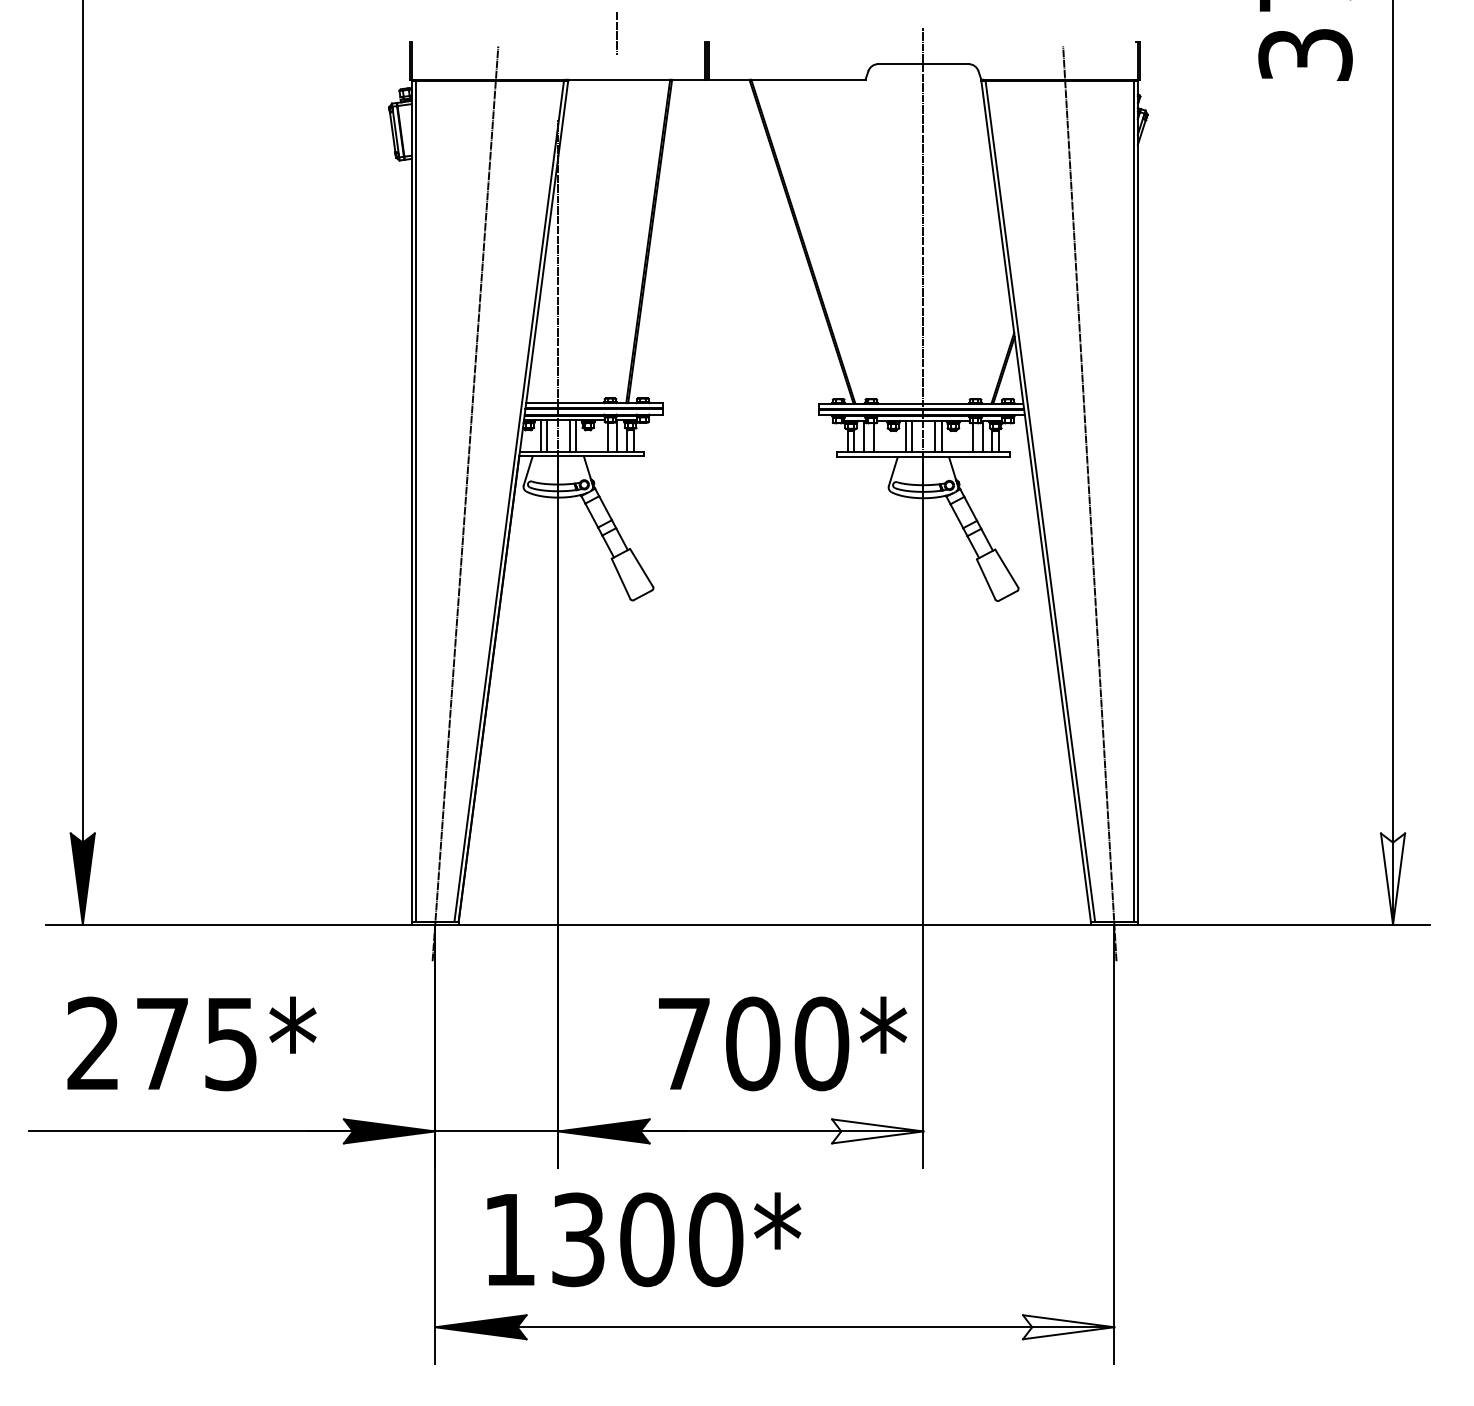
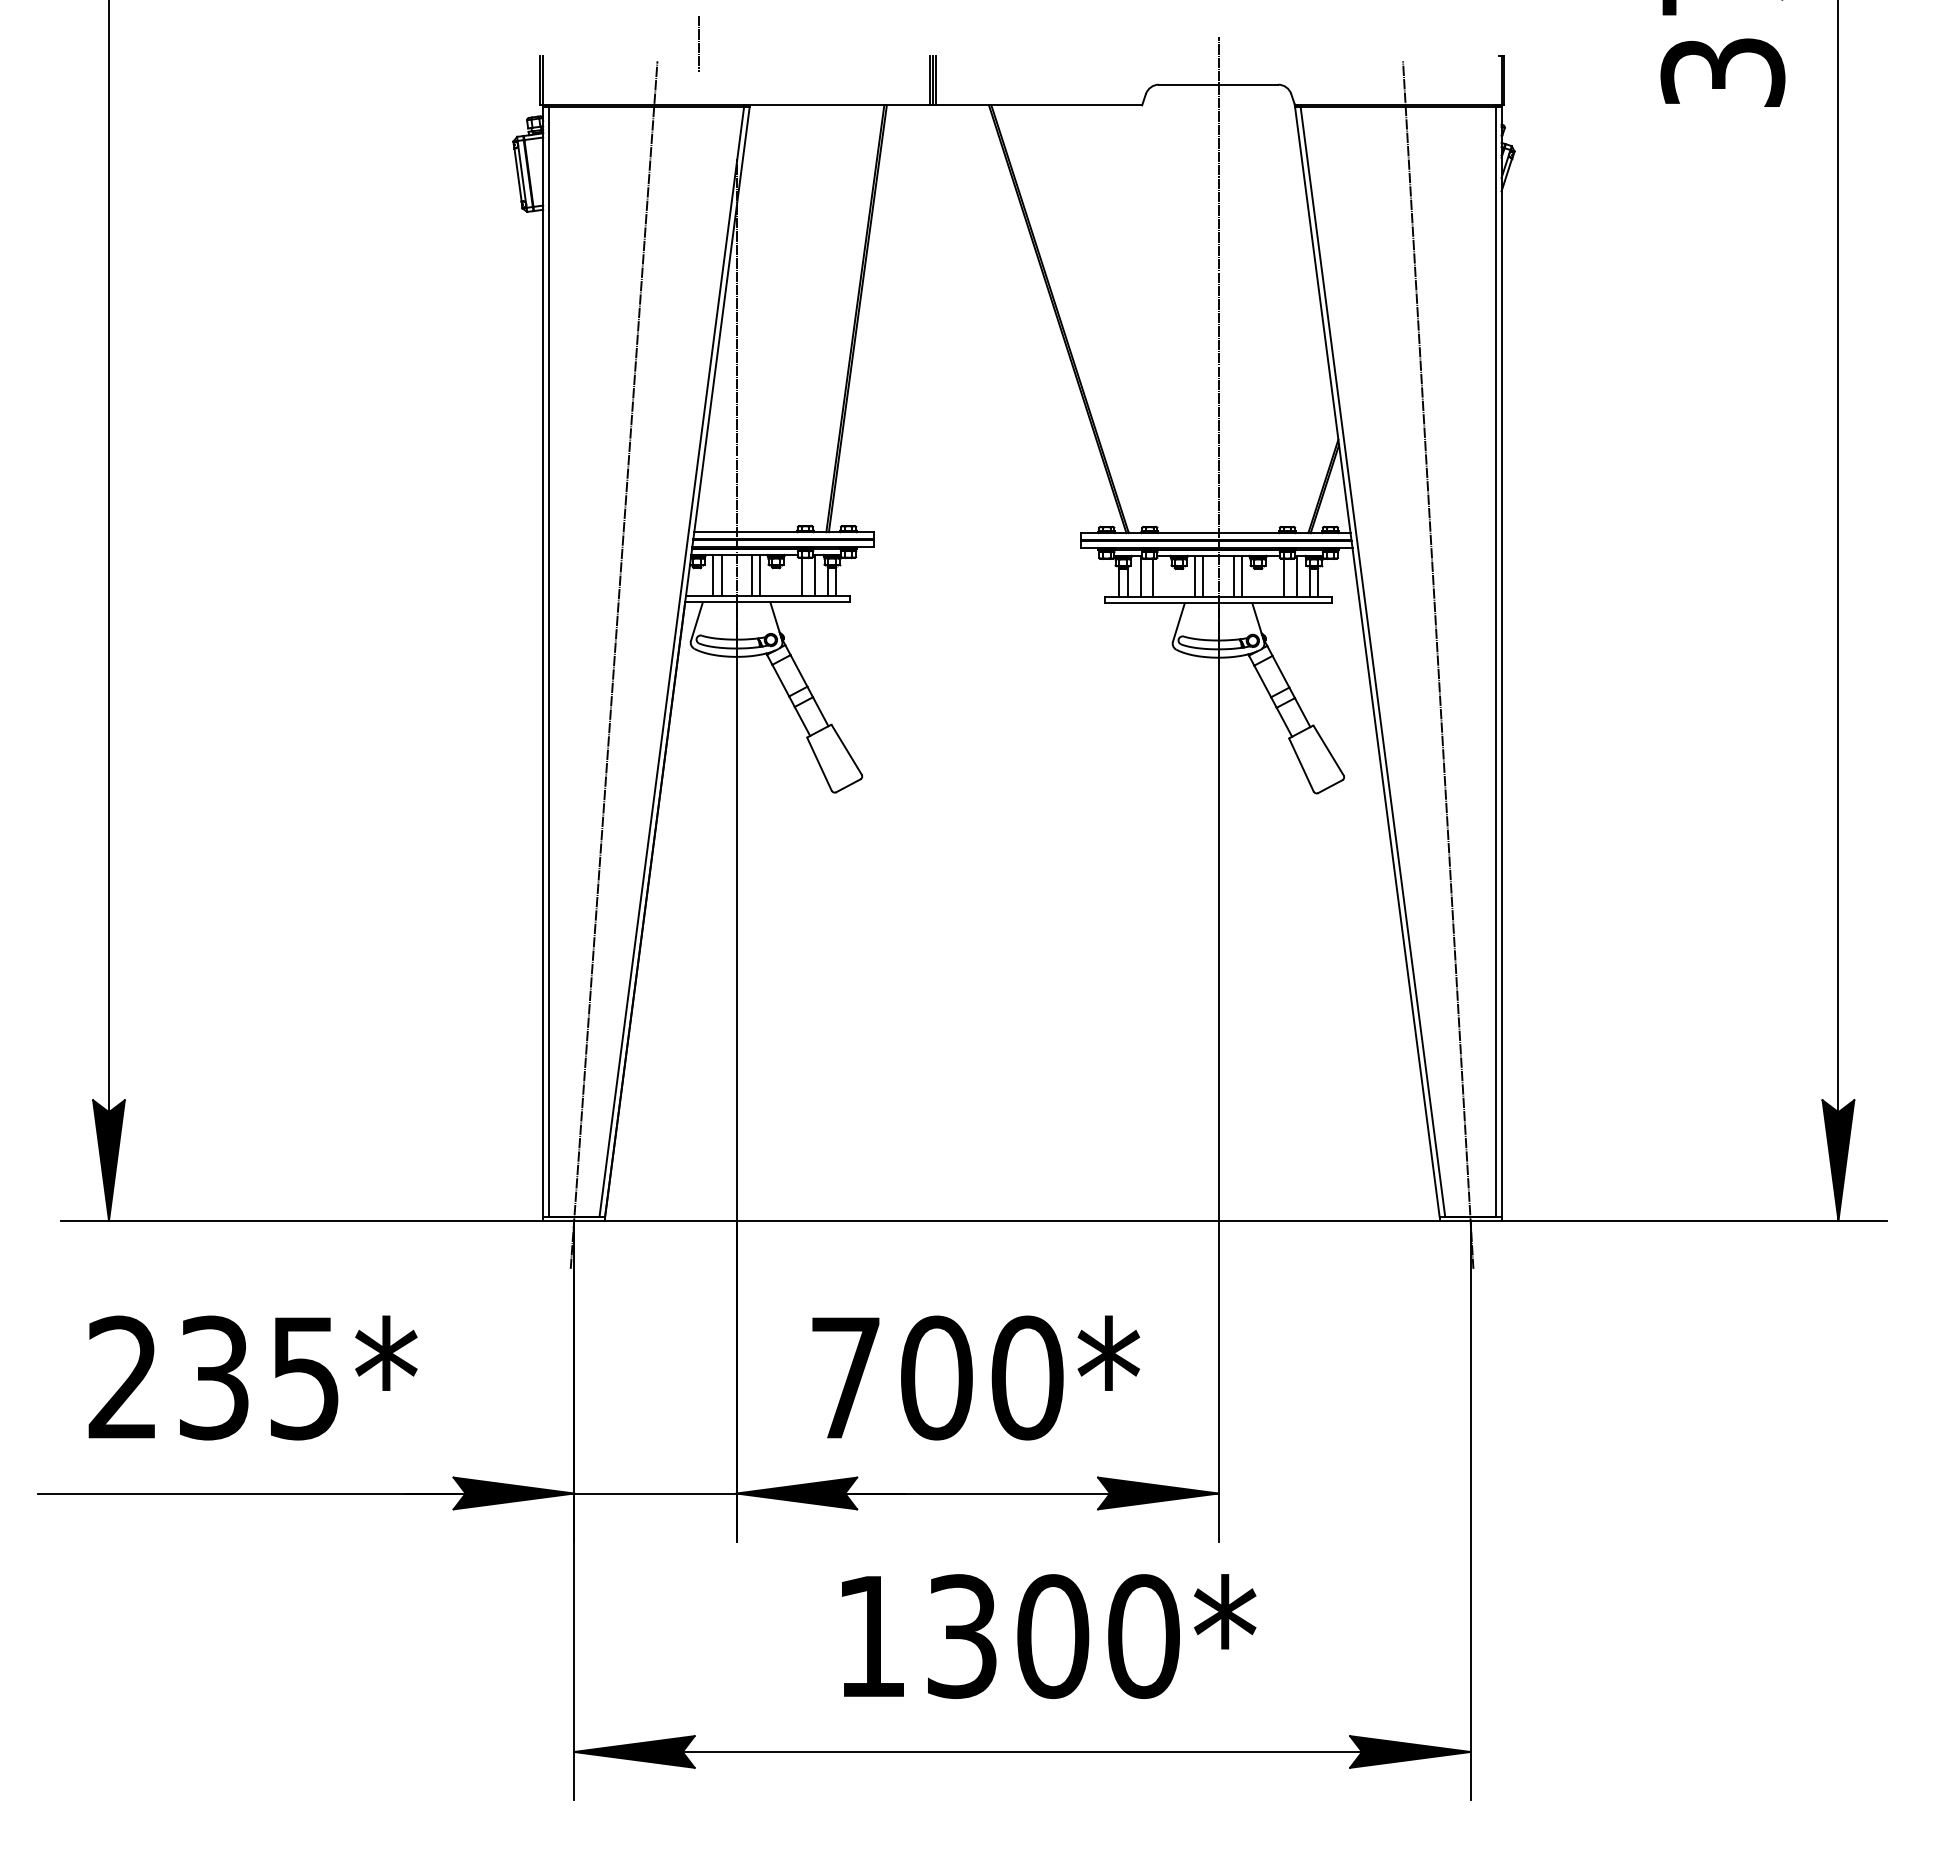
line: (616, 32) -> (698, 43), moved
fill: (1393, 879) -> (1838, 1160), added
text: (162, 1043) -> (214, 1377), 275* -> 235*
text: (783, 1043) -> (976, 1377), moved
fill: (877, 1131) -> (1158, 1493), added
text: (644, 1239) -> (1049, 1636), moved
fill: (1068, 1326) -> (1410, 1751), added

